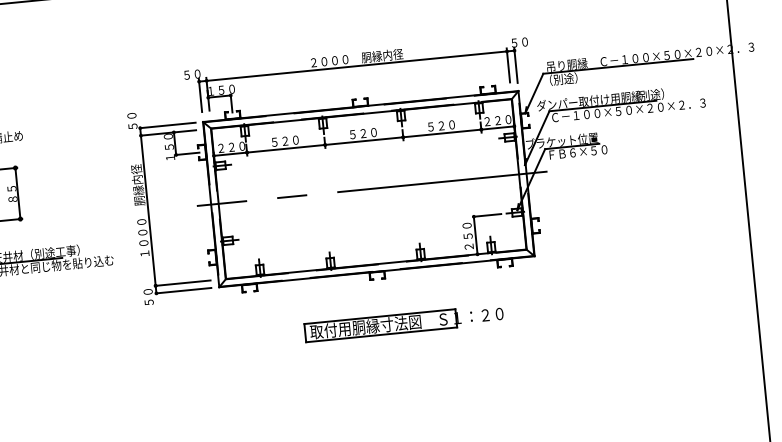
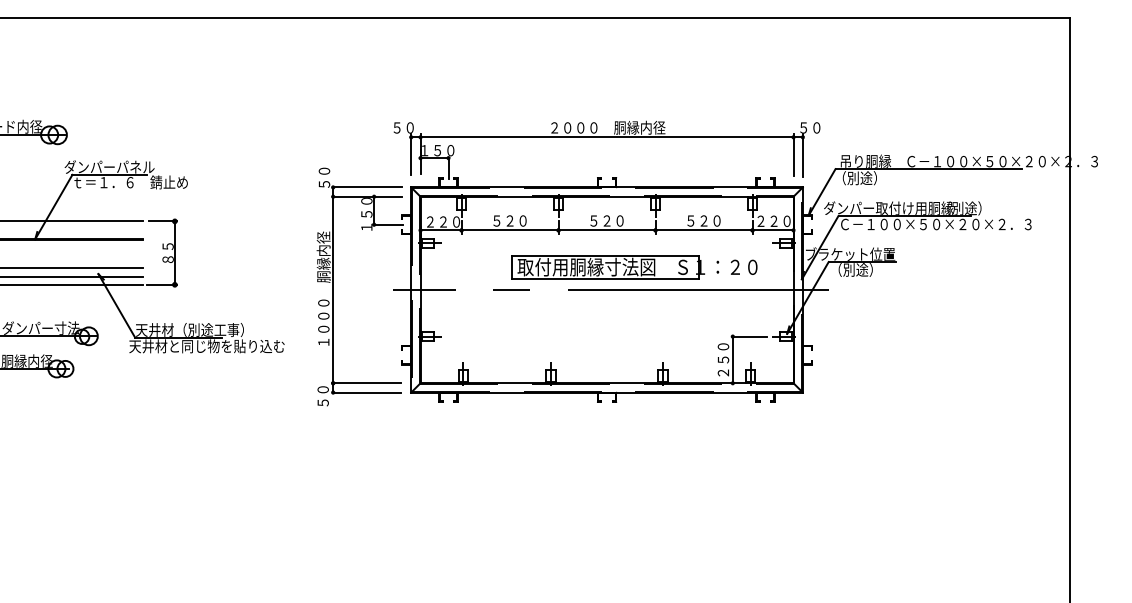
text: (578, 151) -> (869, 269), ＦＢ６×５０ -> （別途）
part: (404, 323) -> (634, 267), moved

